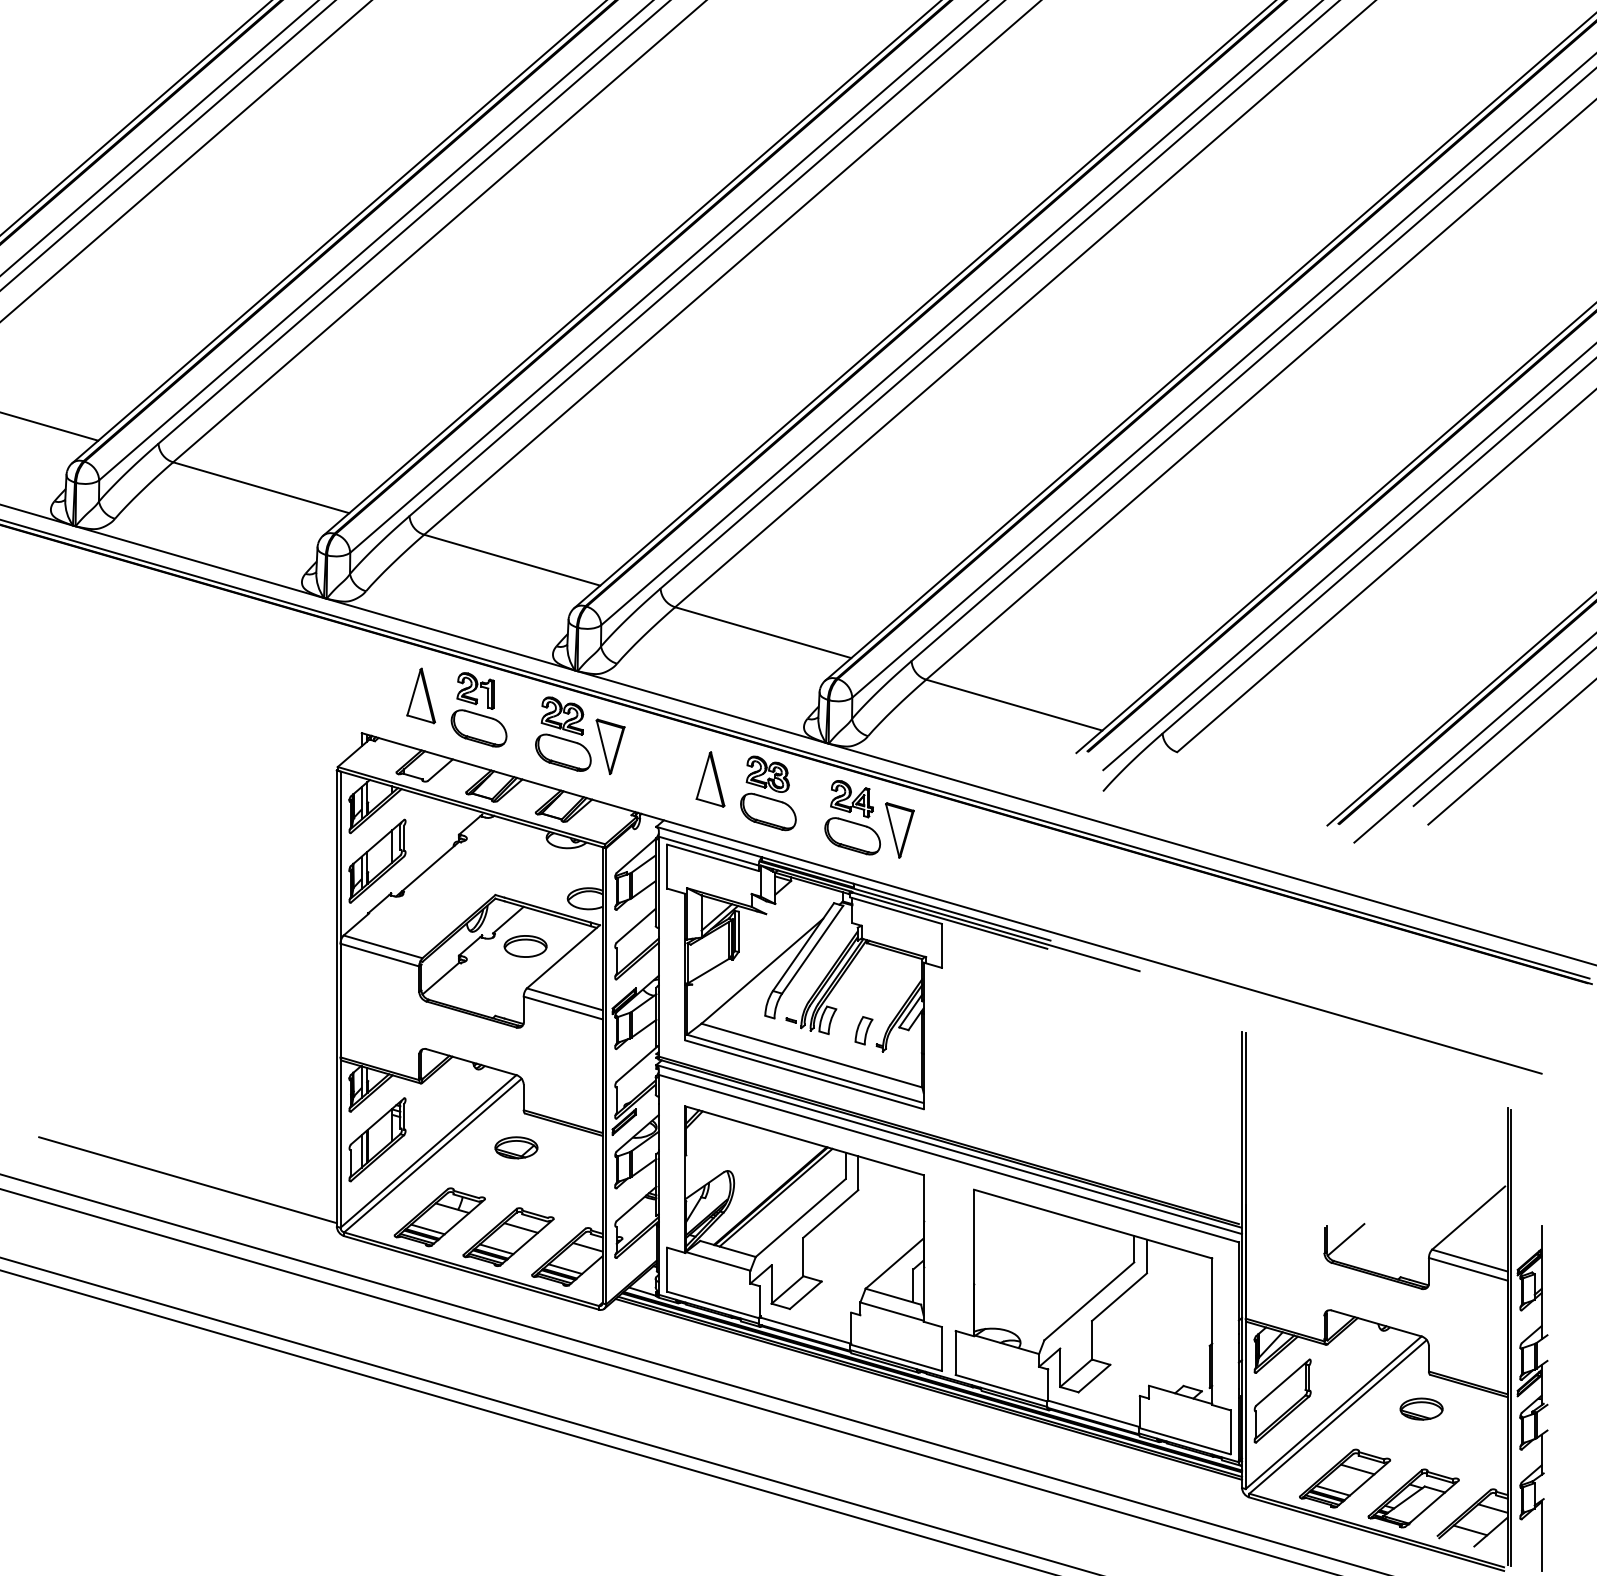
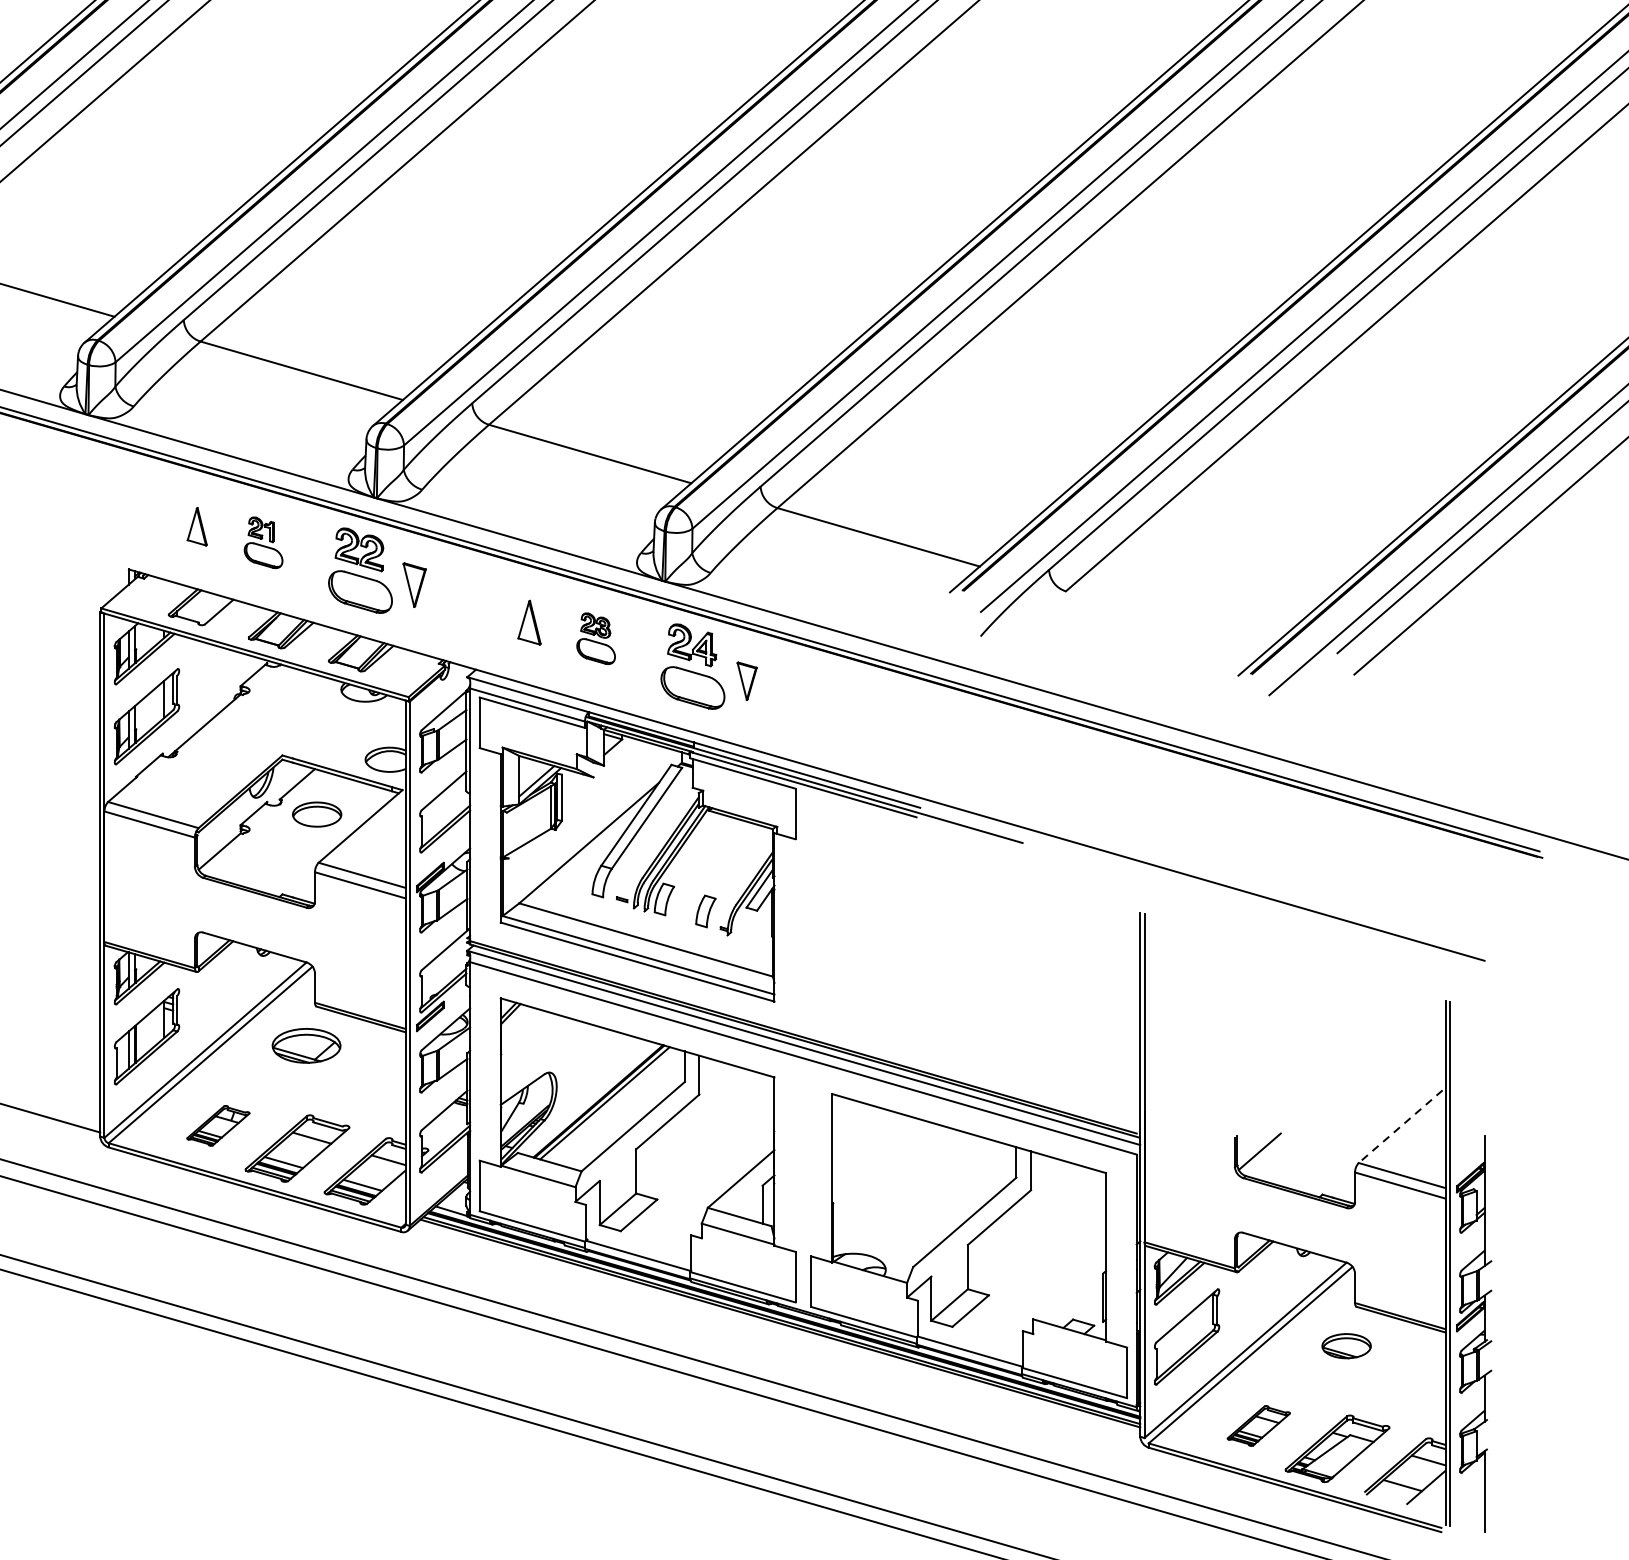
part: (421, 695) -> (197, 526), size x0.6
part: (478, 709) -> (262, 542), size x0.6
part: (610, 746) -> (414, 584), size x0.7
part: (710, 779) -> (529, 622), size x0.7
part: (768, 793) -> (596, 638), size x0.6
part: (899, 830) -> (746, 681), size x0.6
part: (516, 1147) -> (306, 1045), size x1.4
part: (439, 1217) -> (218, 1126), size x0.6
line: (1468, 1218) -> (1400, 1127), solid -> dashed
part: (1345, 1478) -> (1259, 1425), size x0.6

